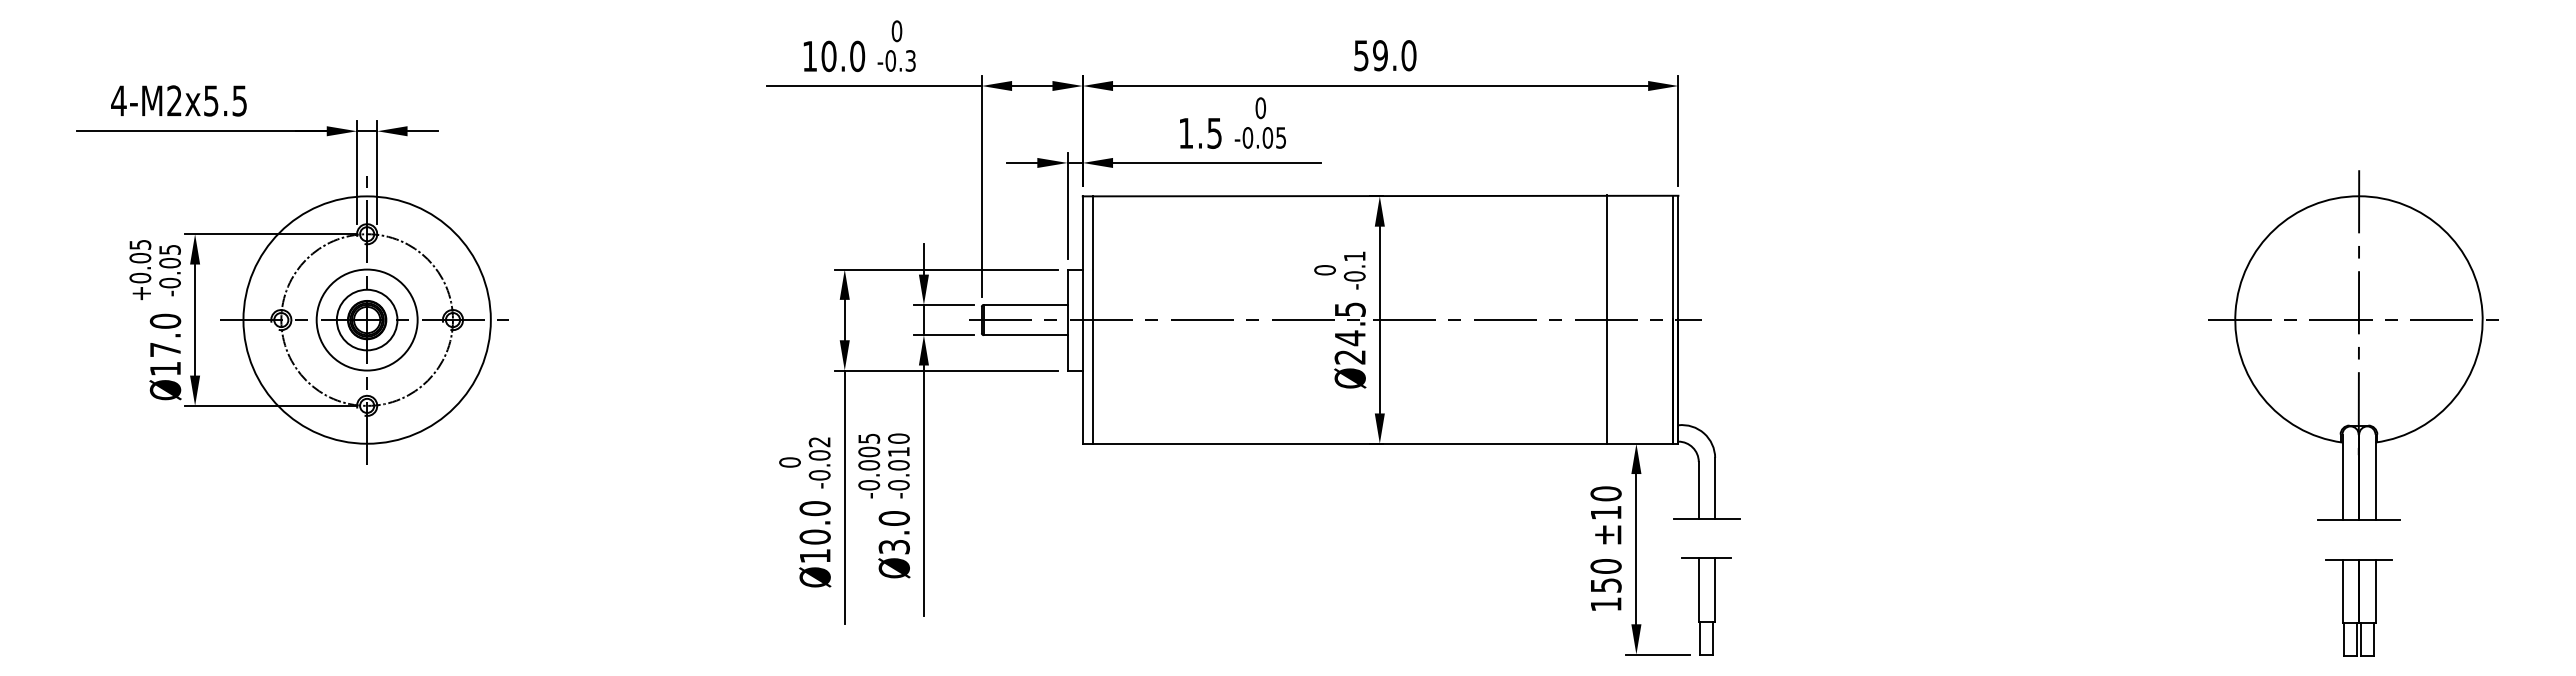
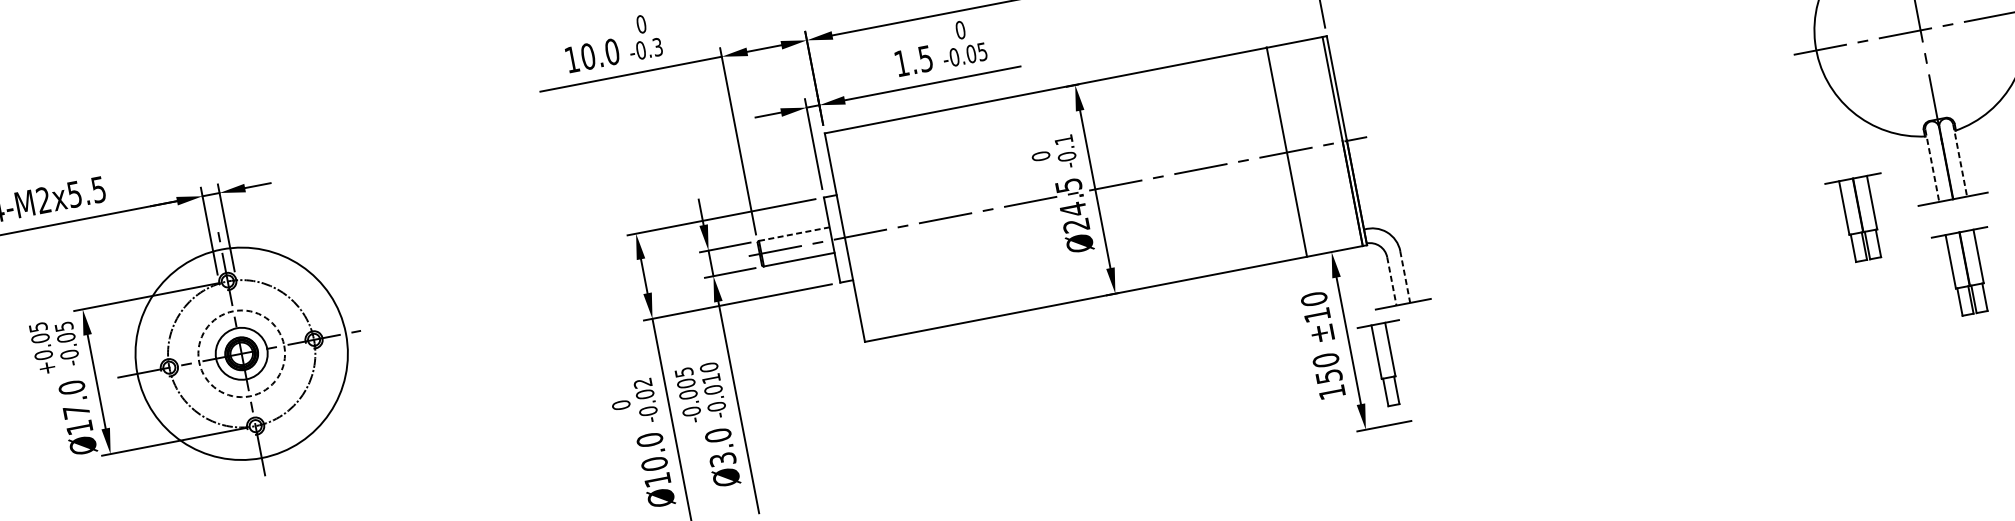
line: (1025, 304) -> (794, 233), solid -> dashed
circle: (366, 319) -> (241, 353), solid -> dashed
line: (1092, 319) -> (853, 235), removed
line: (2342, 477) -> (1932, 165), solid -> dashed
line: (2375, 477) -> (1960, 160), solid -> dashed
line: (1715, 488) -> (1405, 276), solid -> dashed
line: (1698, 490) -> (1391, 281), solid -> dashed
part: (2248, 522) -> (1860, 219), added
part: (1706, 606) -> (1385, 364), moved

